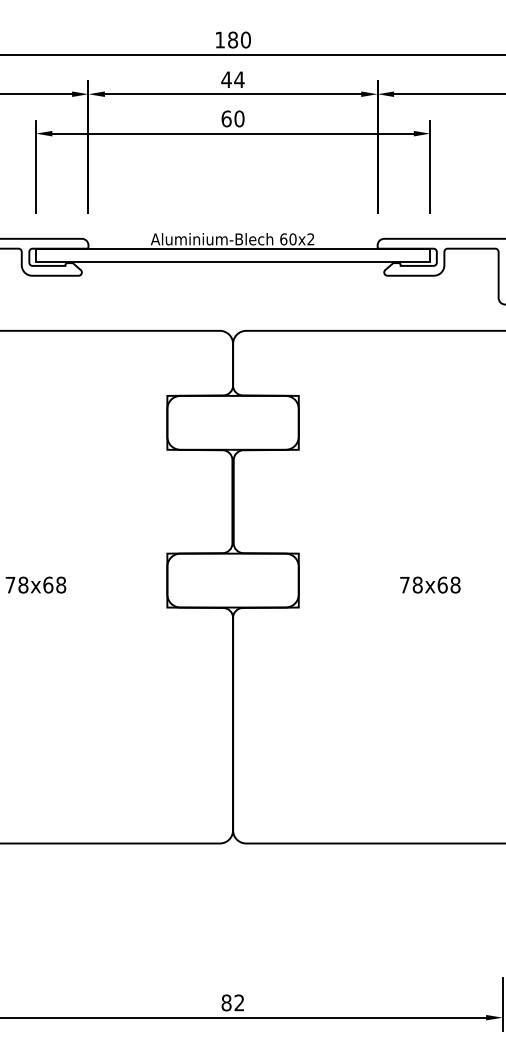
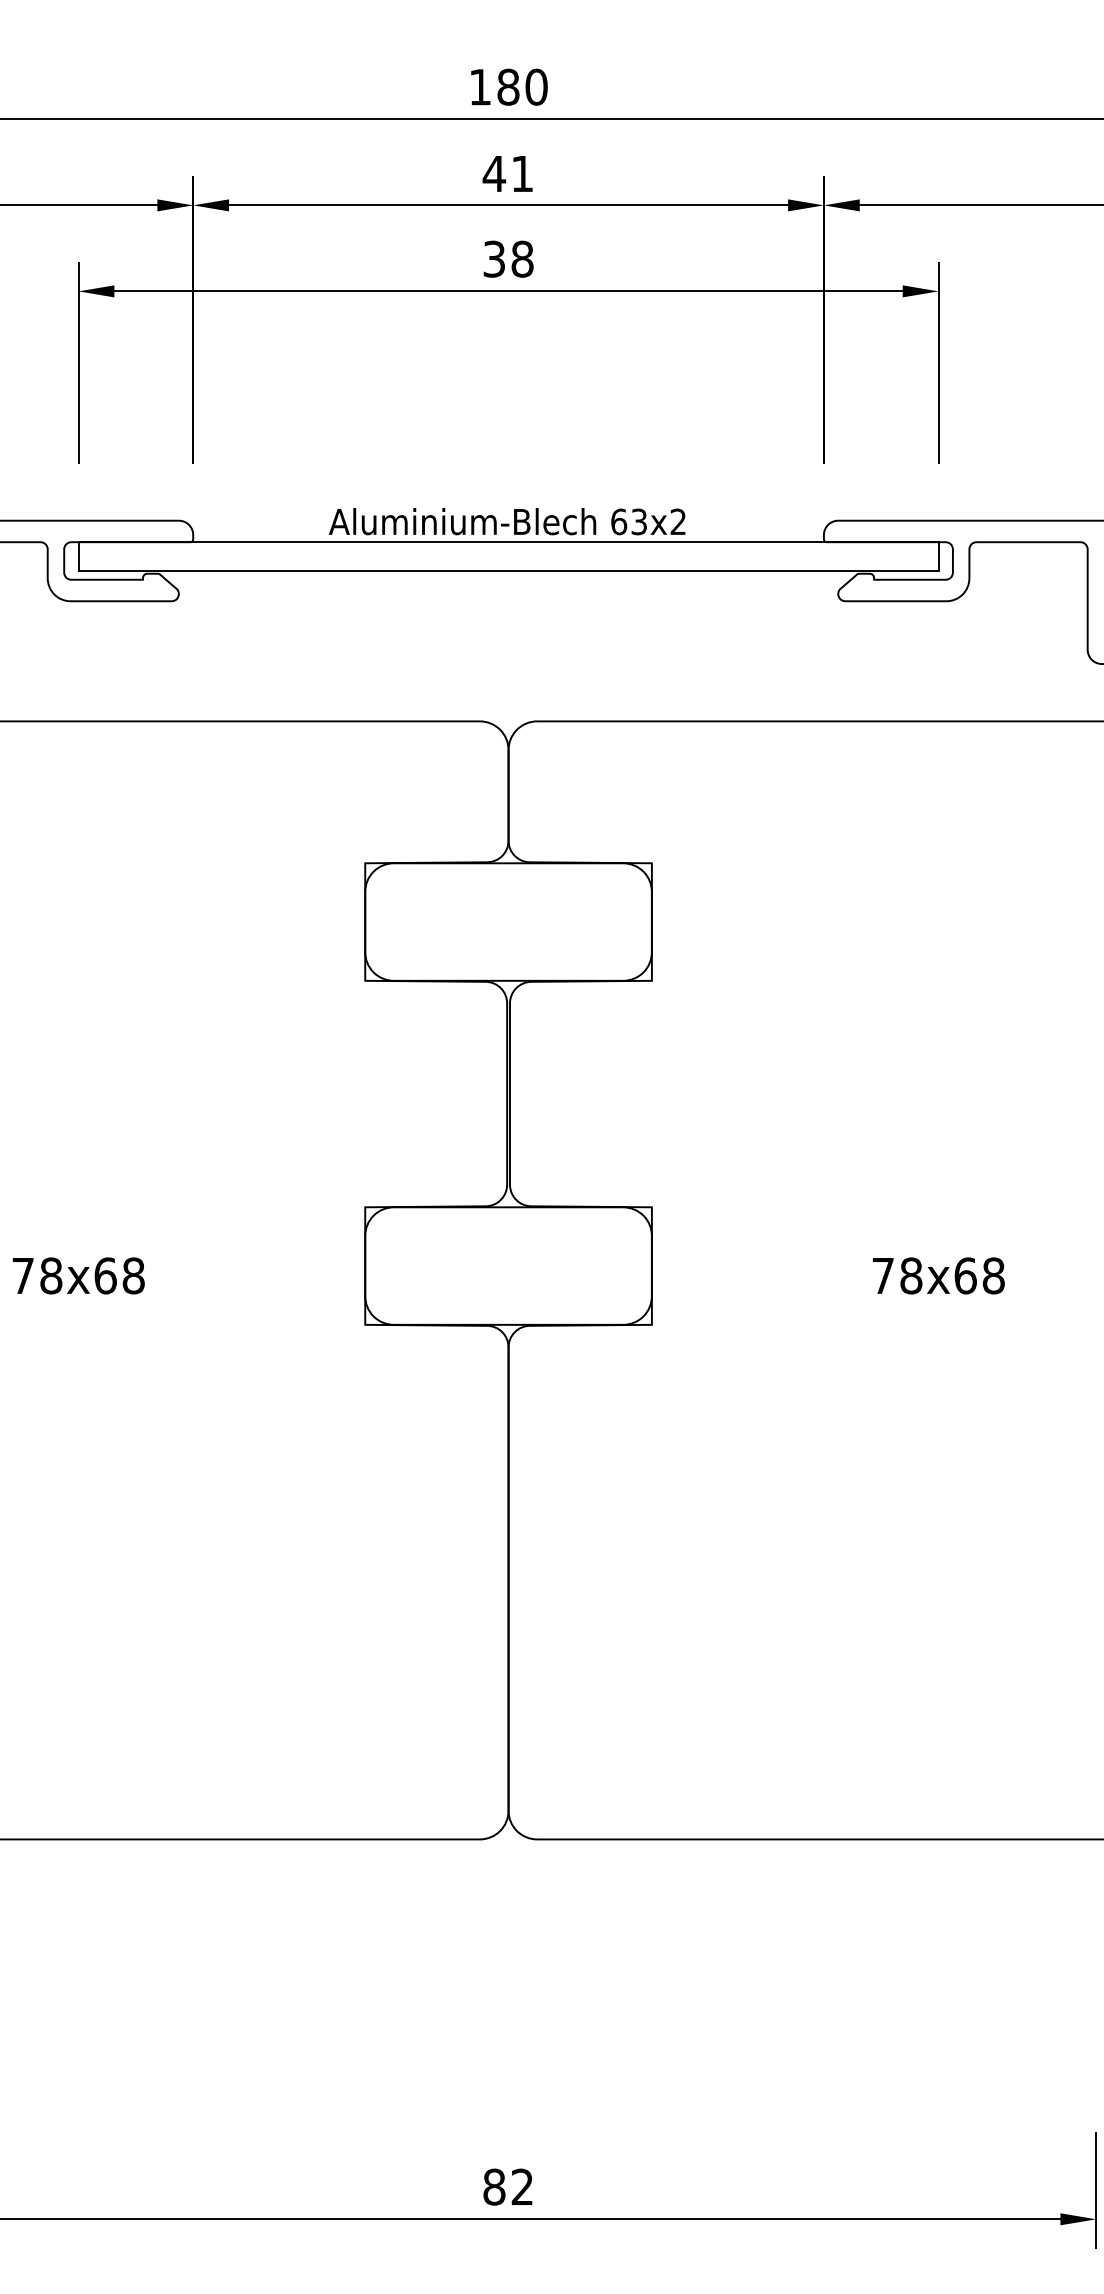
text: (239, 79) -> (522, 173), 44 -> 41
text: (232, 118) -> (507, 258), 60 -> 38
text: (292, 239) -> (638, 522), 60x2 -> 63x2

